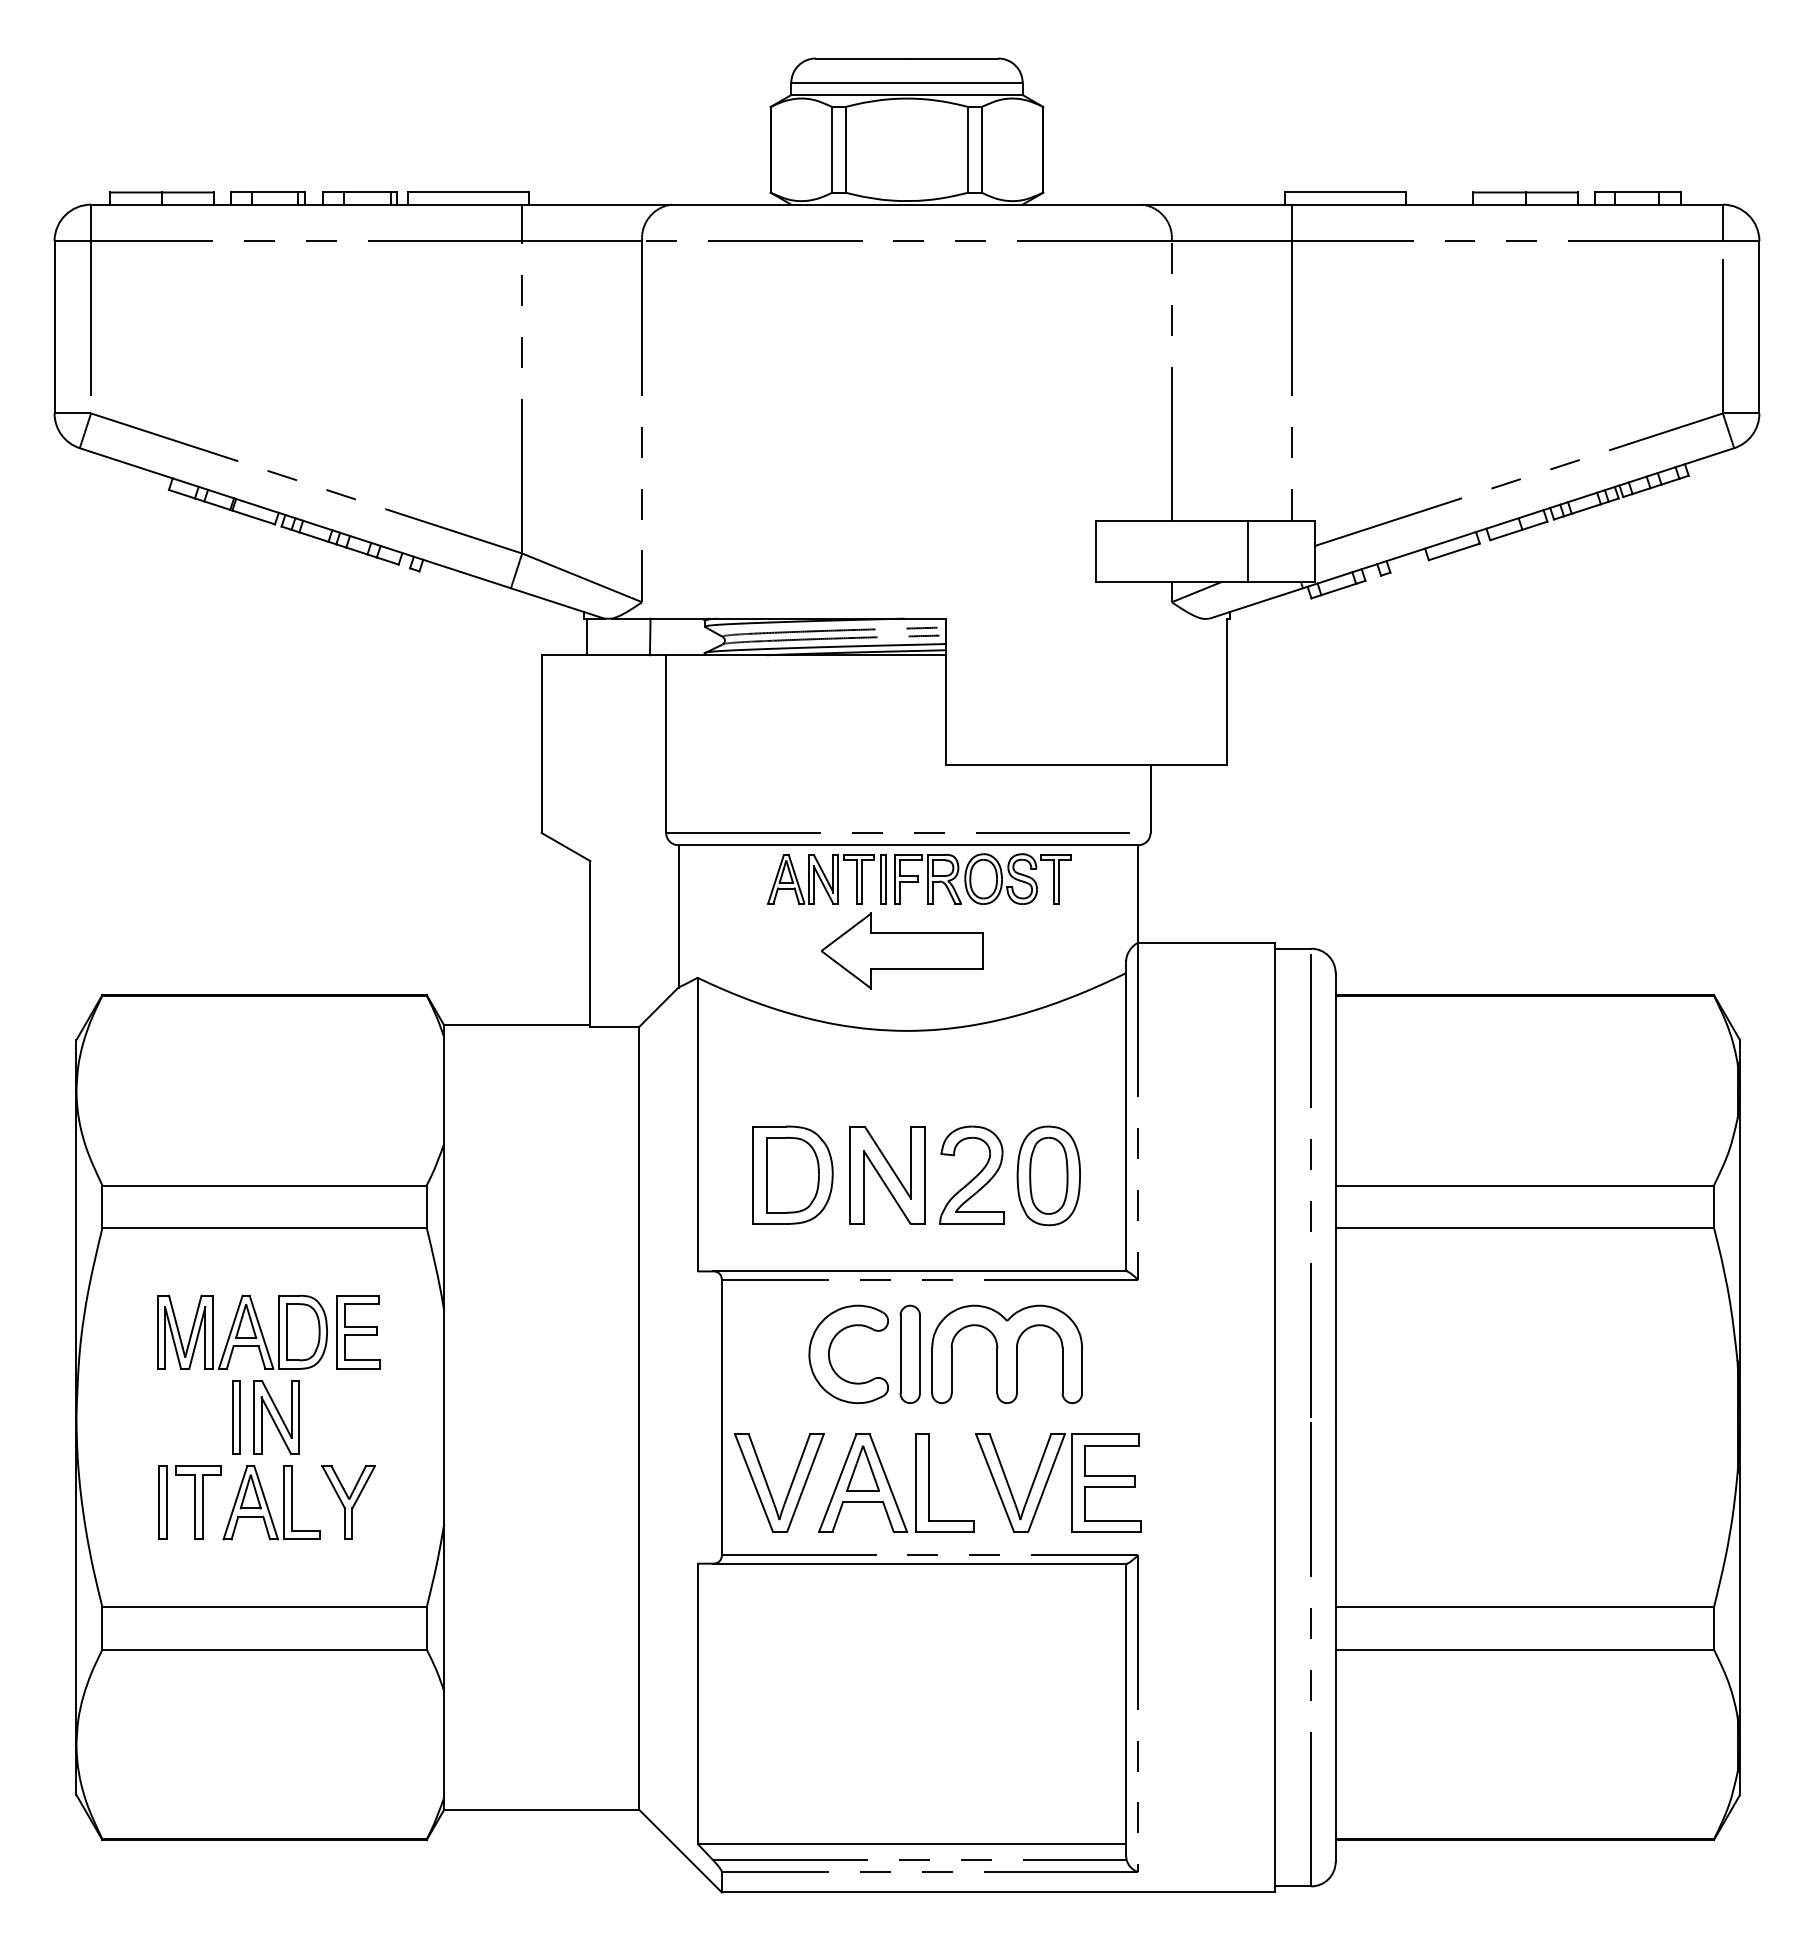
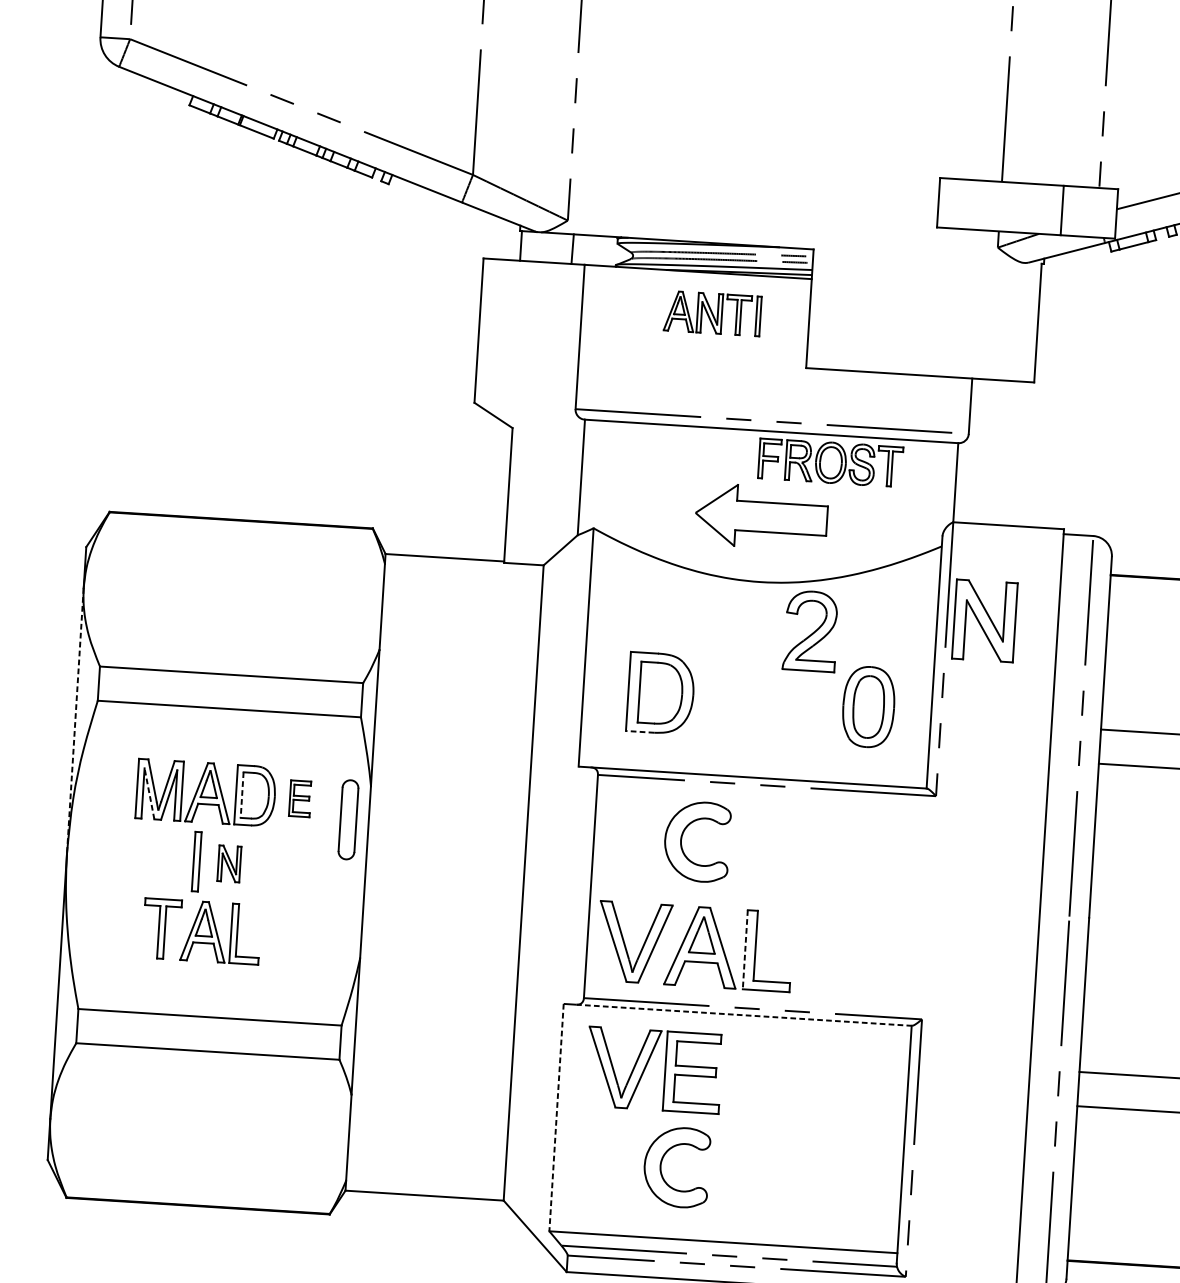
part: (826, 879) -> (712, 313), moved
part: (971, 1174) -> (810, 630), moved
part: (887, 1175) -> (984, 621), moved
line: (769, 1224) -> (639, 732), solid -> dashed
line: (76, 1254) -> (75, 721), solid -> dashed
line: (286, 1332) -> (241, 795), solid -> dashed
part: (358, 1332) -> (300, 798), size x0.6
line: (173, 1337) -> (149, 793), solid -> dashed
part: (909, 1354) -> (347, 819), moved
part: (1006, 1354) -> (825, 849), removed
part: (276, 1417) -> (229, 863), size x0.6
part: (1049, 1478) -> (646, 1066), moved
line: (916, 1483) -> (745, 950), solid -> dashed
part: (162, 1502) -> (132, 926), removed
part: (348, 1502) -> (283, 936), removed
line: (920, 1563) -> (744, 1015), solid -> dashed
line: (697, 1704) -> (556, 1118), solid -> dashed
part: (830, 1751) -> (662, 1163), added

